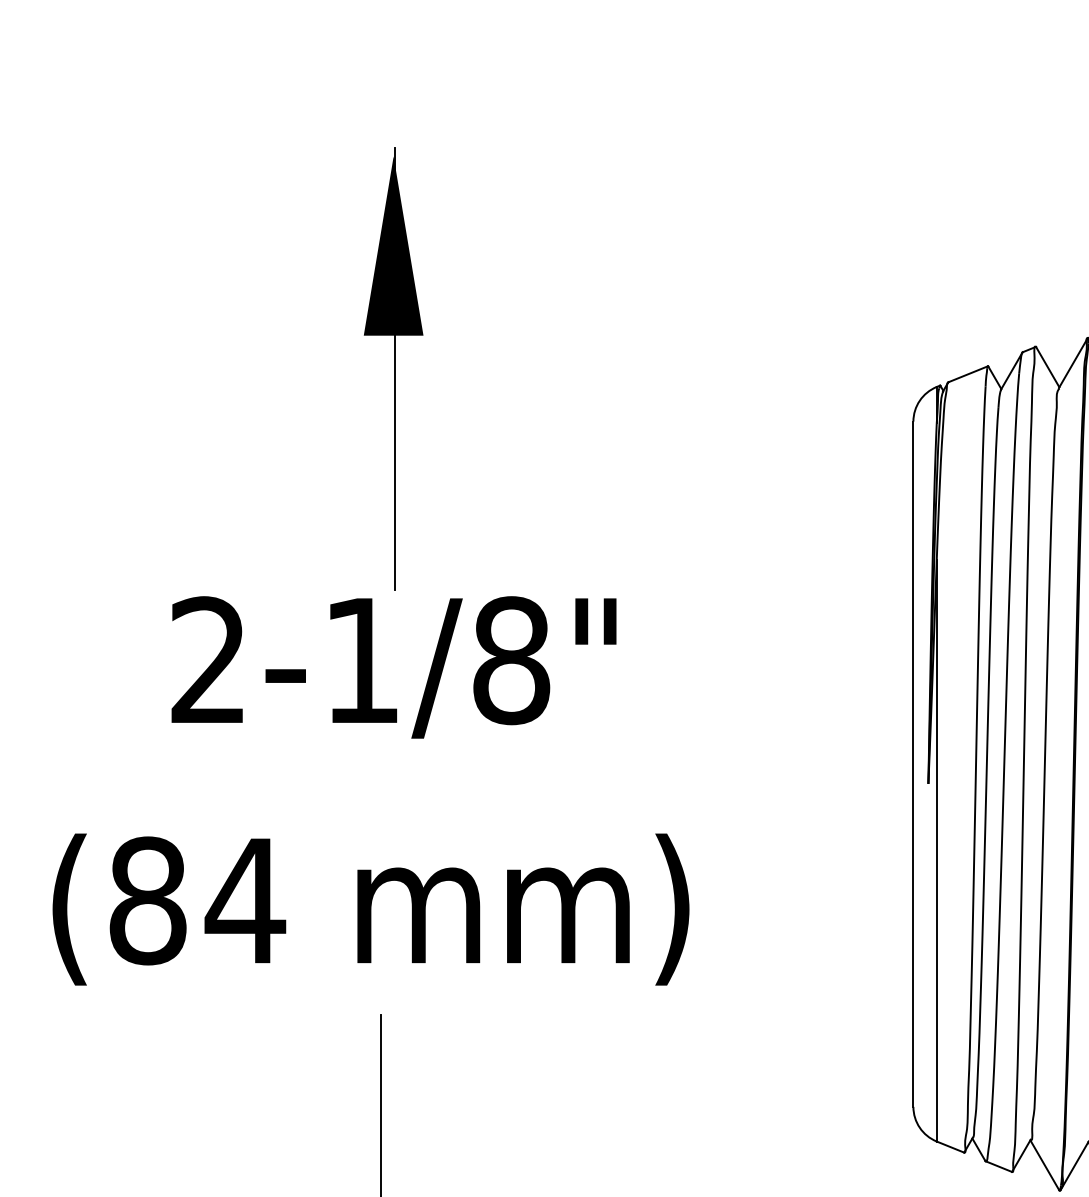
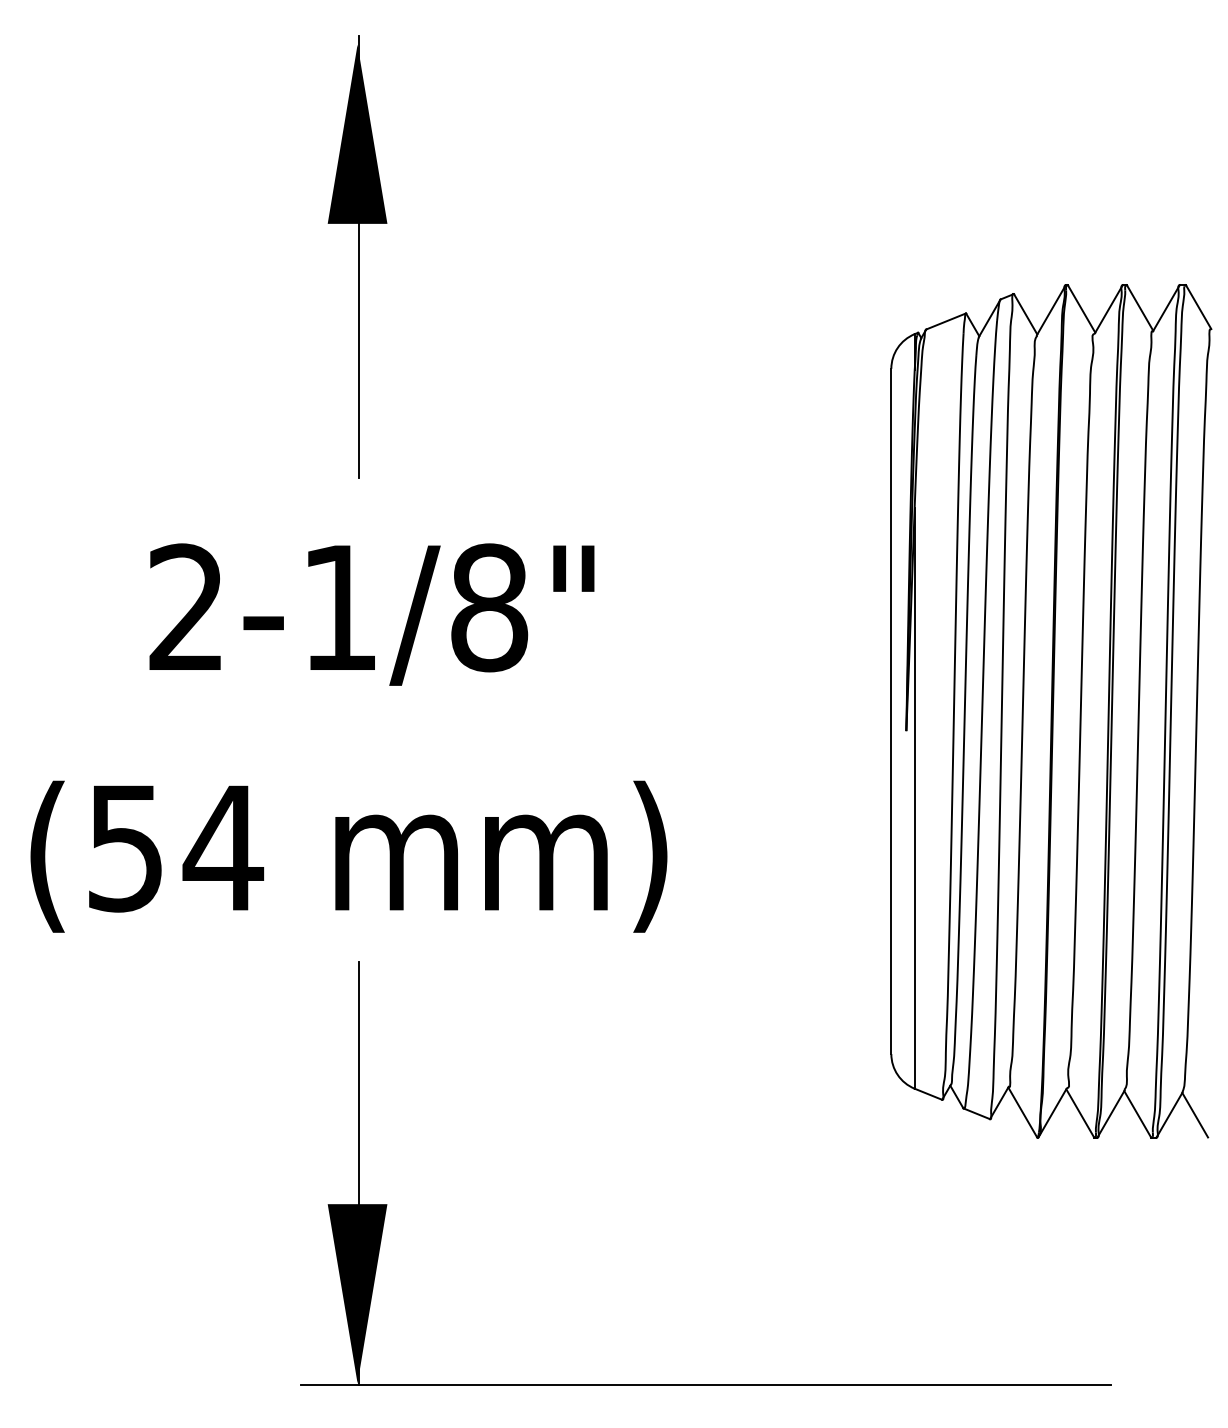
part: (393, 368) -> (357, 256), moved
text: (147, 900) -> (125, 847), (84 -> (54

